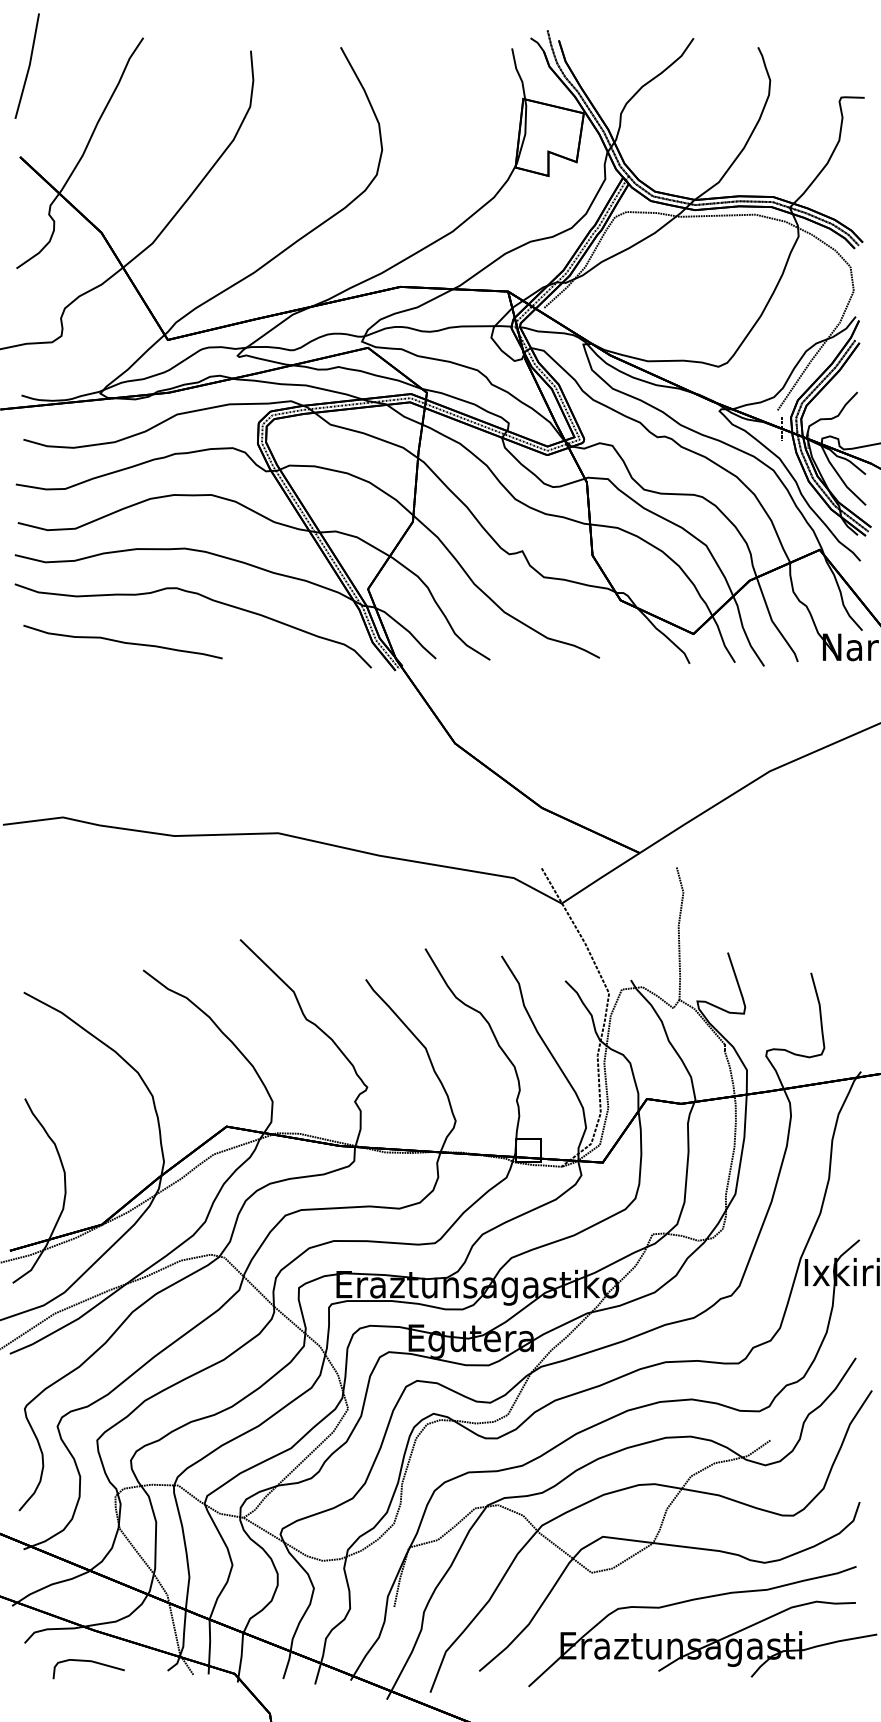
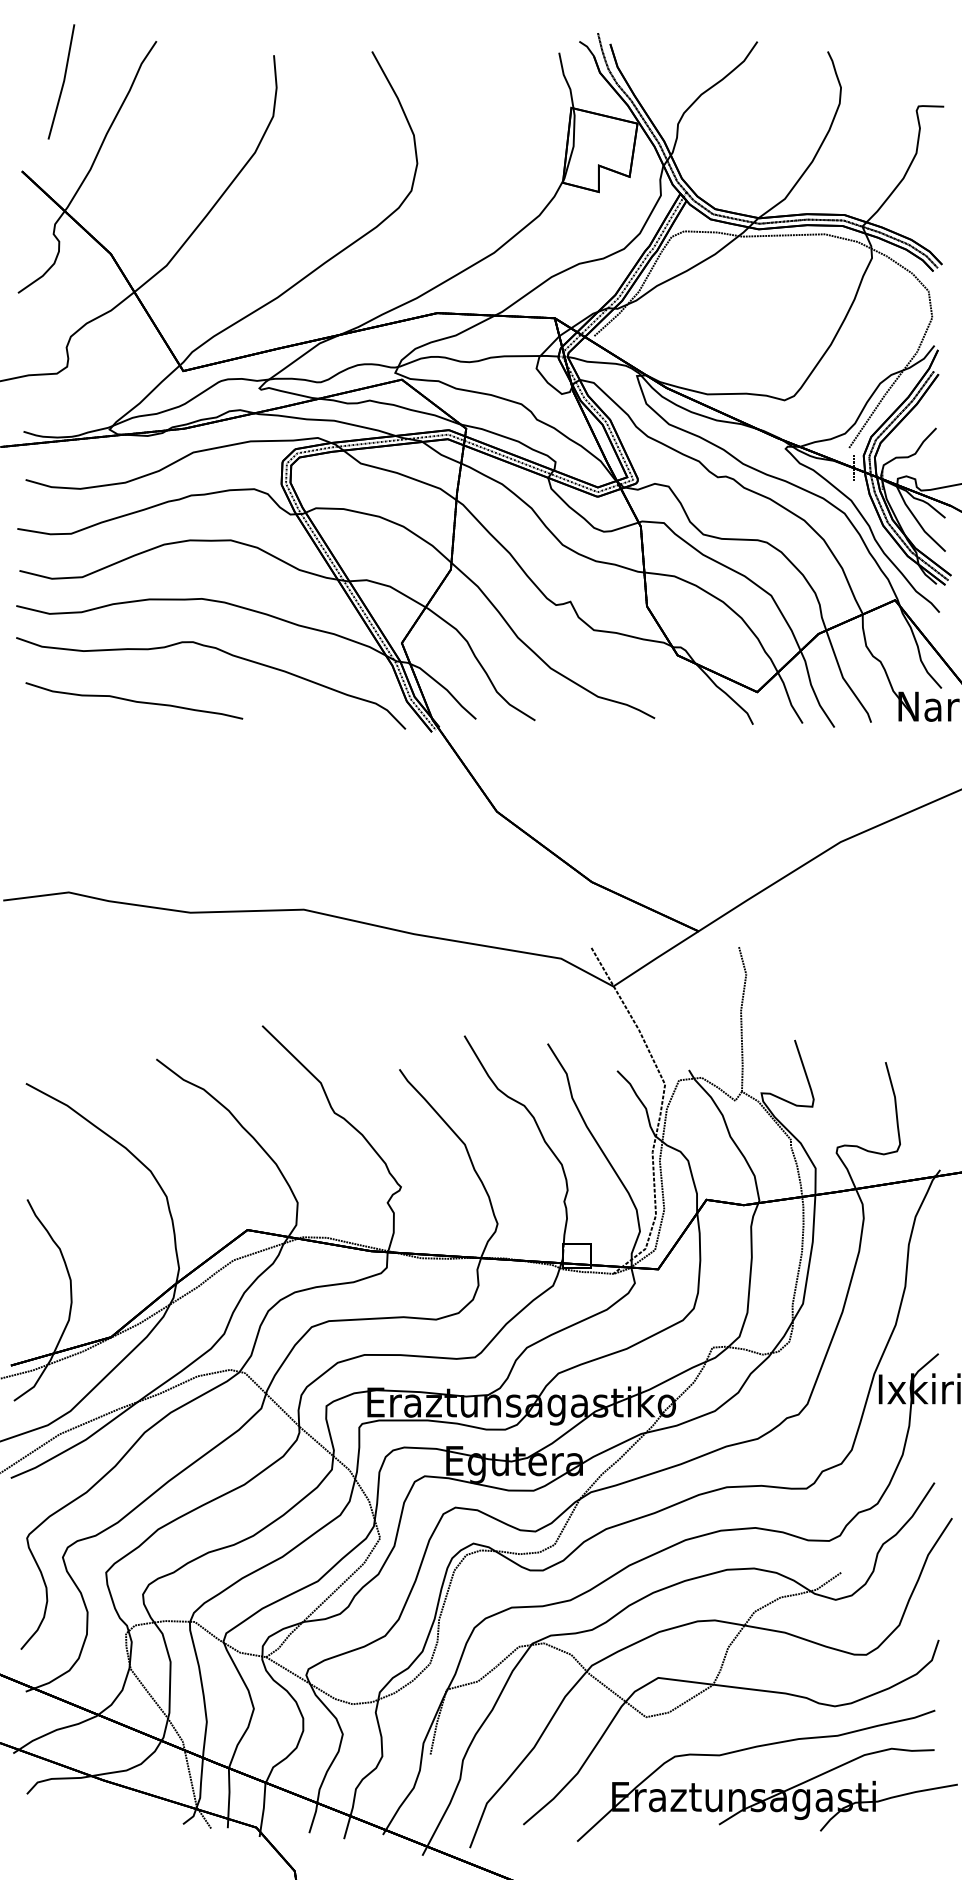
line: (28, 65) -> (62, 81), moved
curve: (90, 1662) -> (98, 1815), removed

